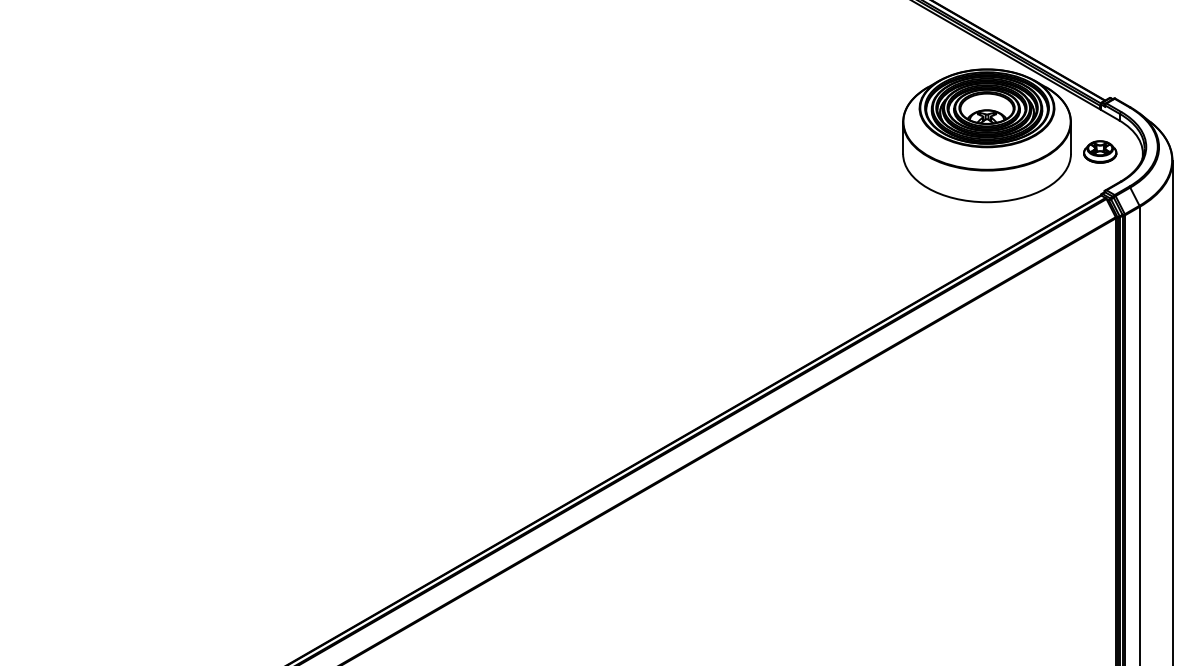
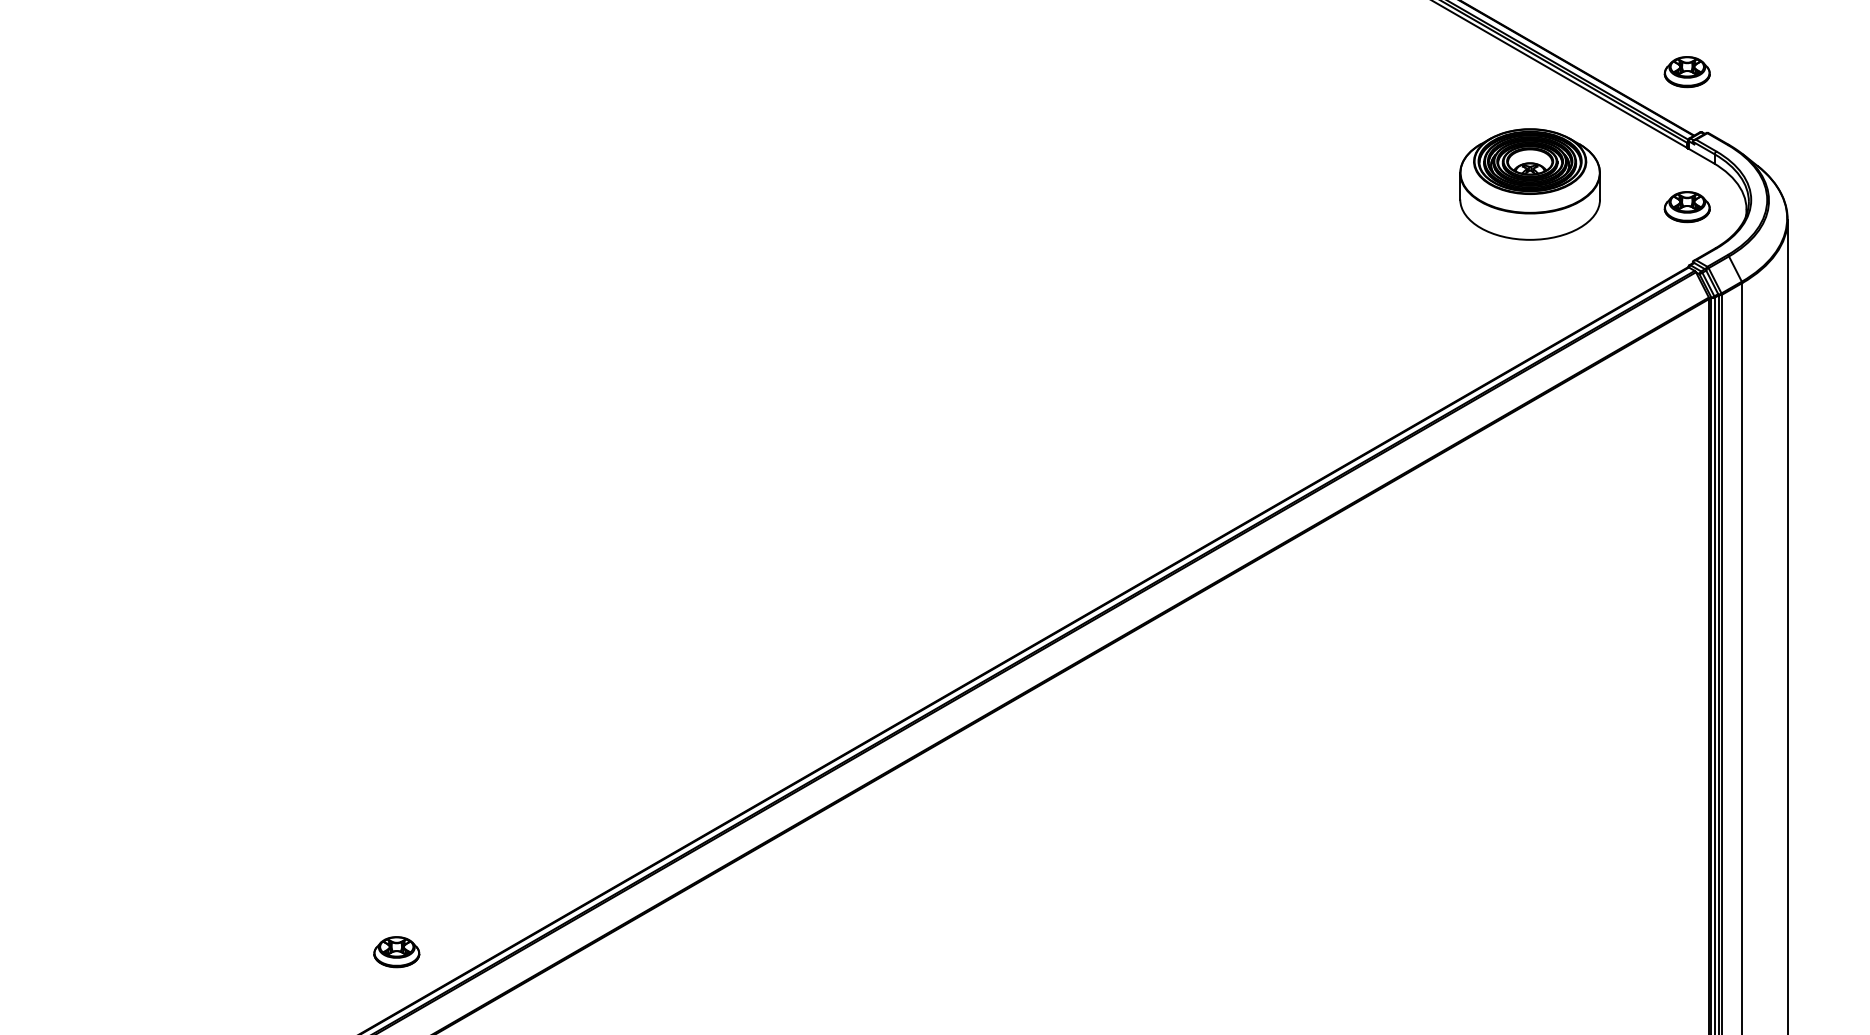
part: (1099, 55) -> (1686, 72), added
part: (986, 135) -> (1529, 184), size x0.6

